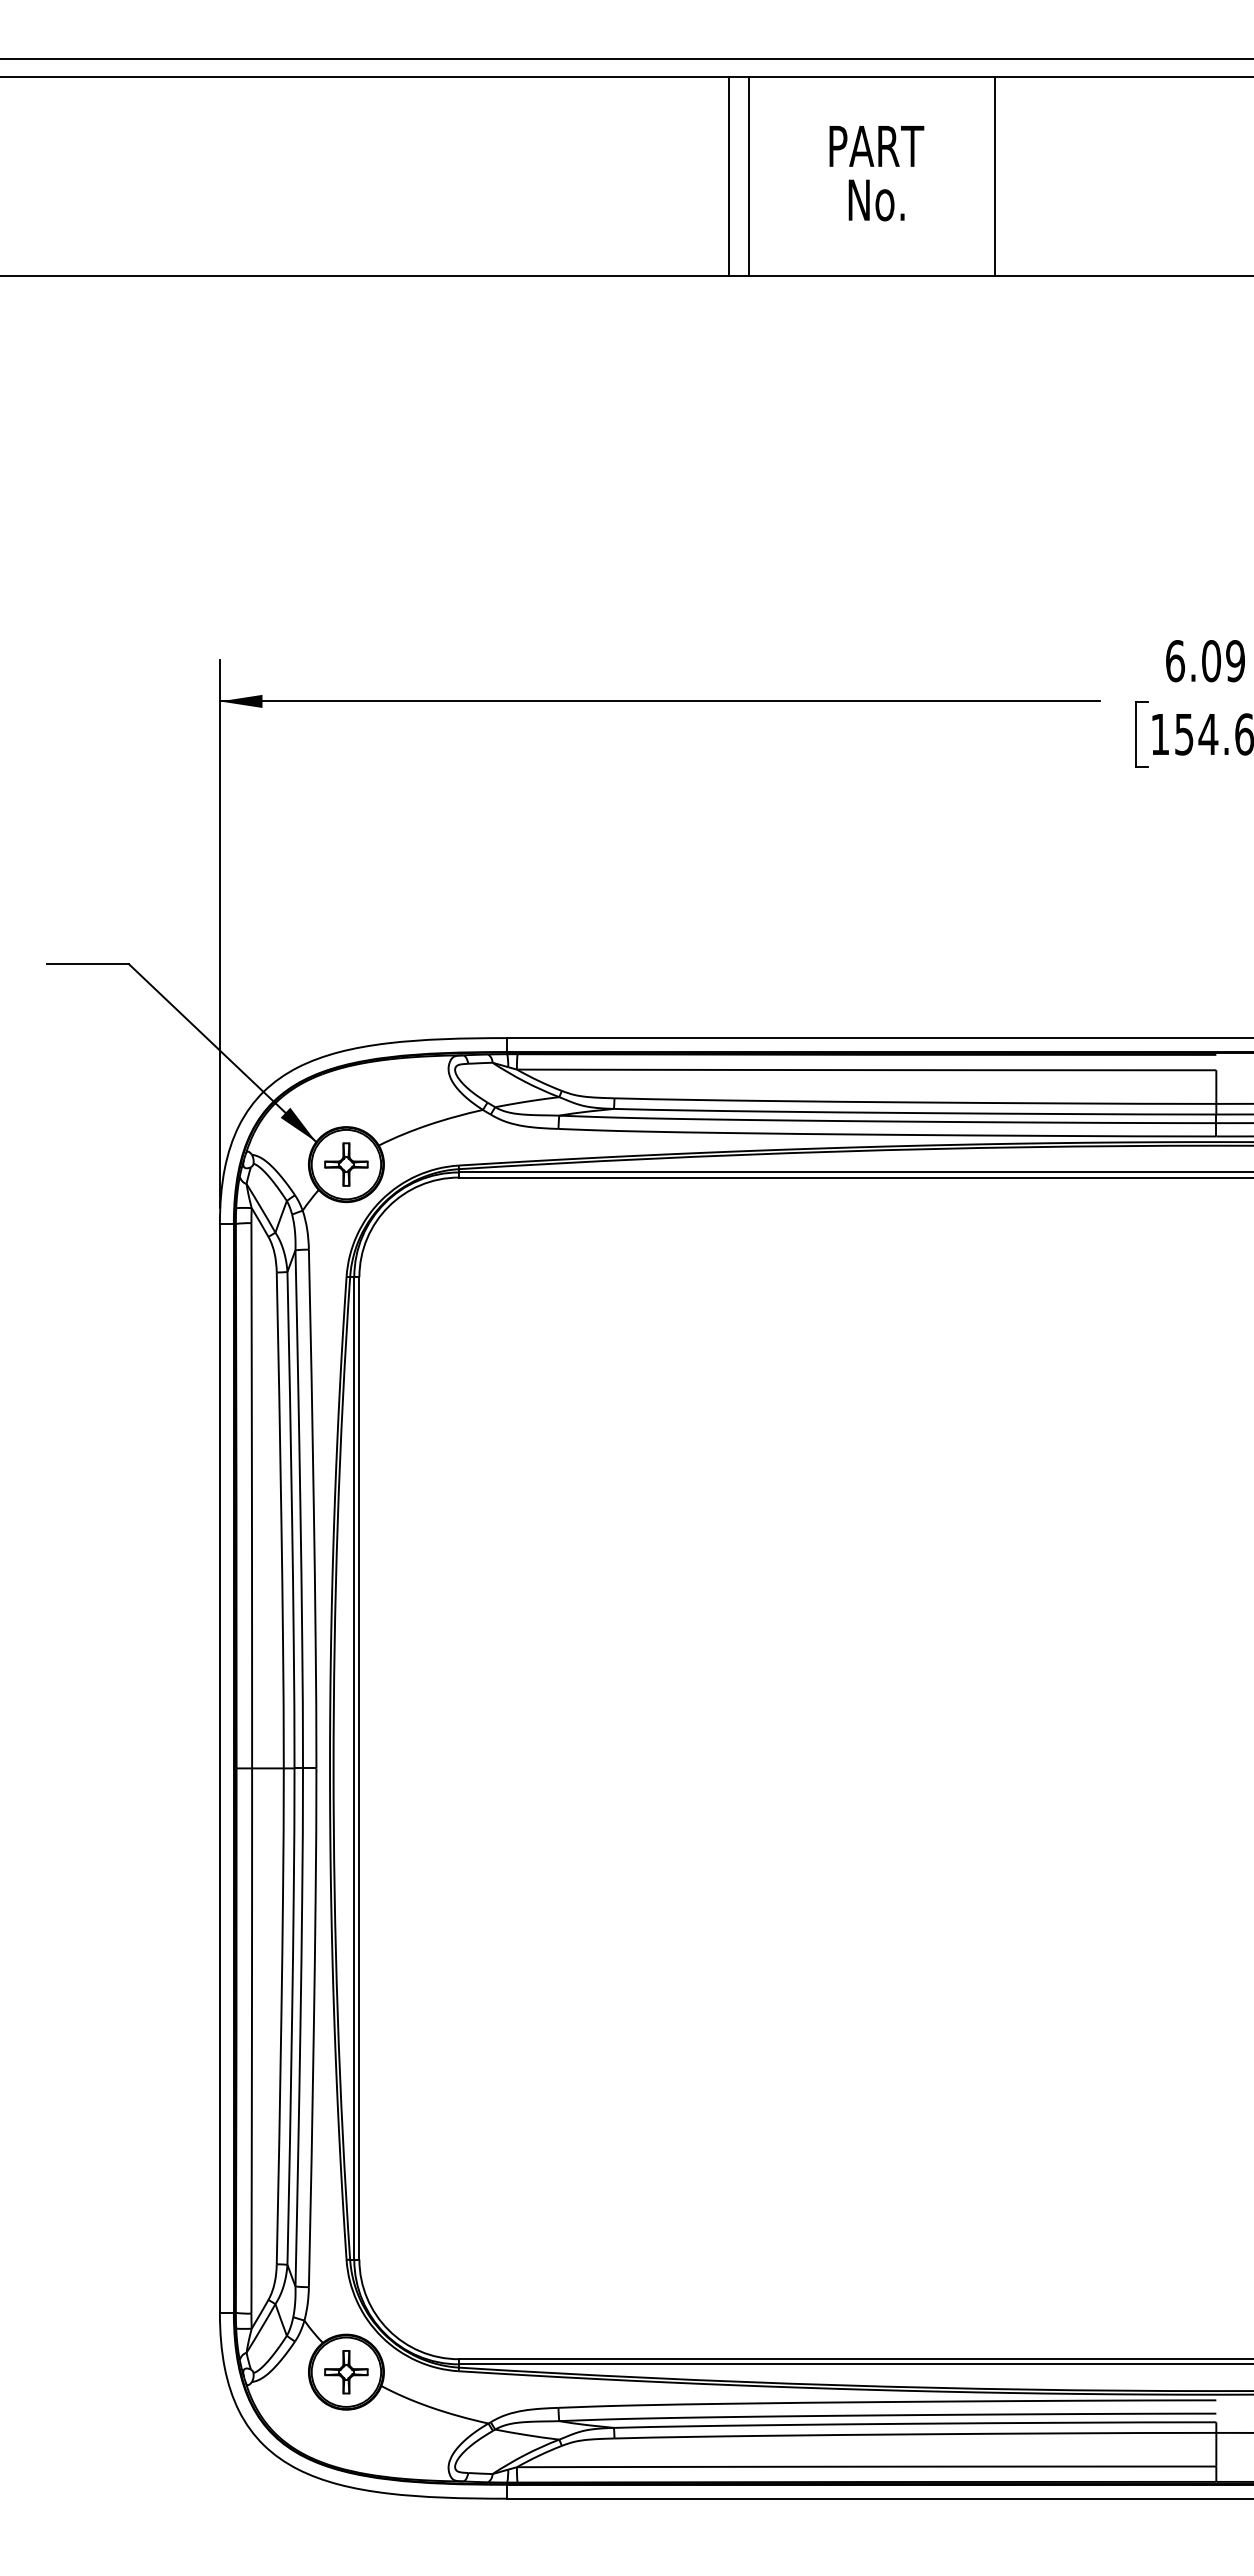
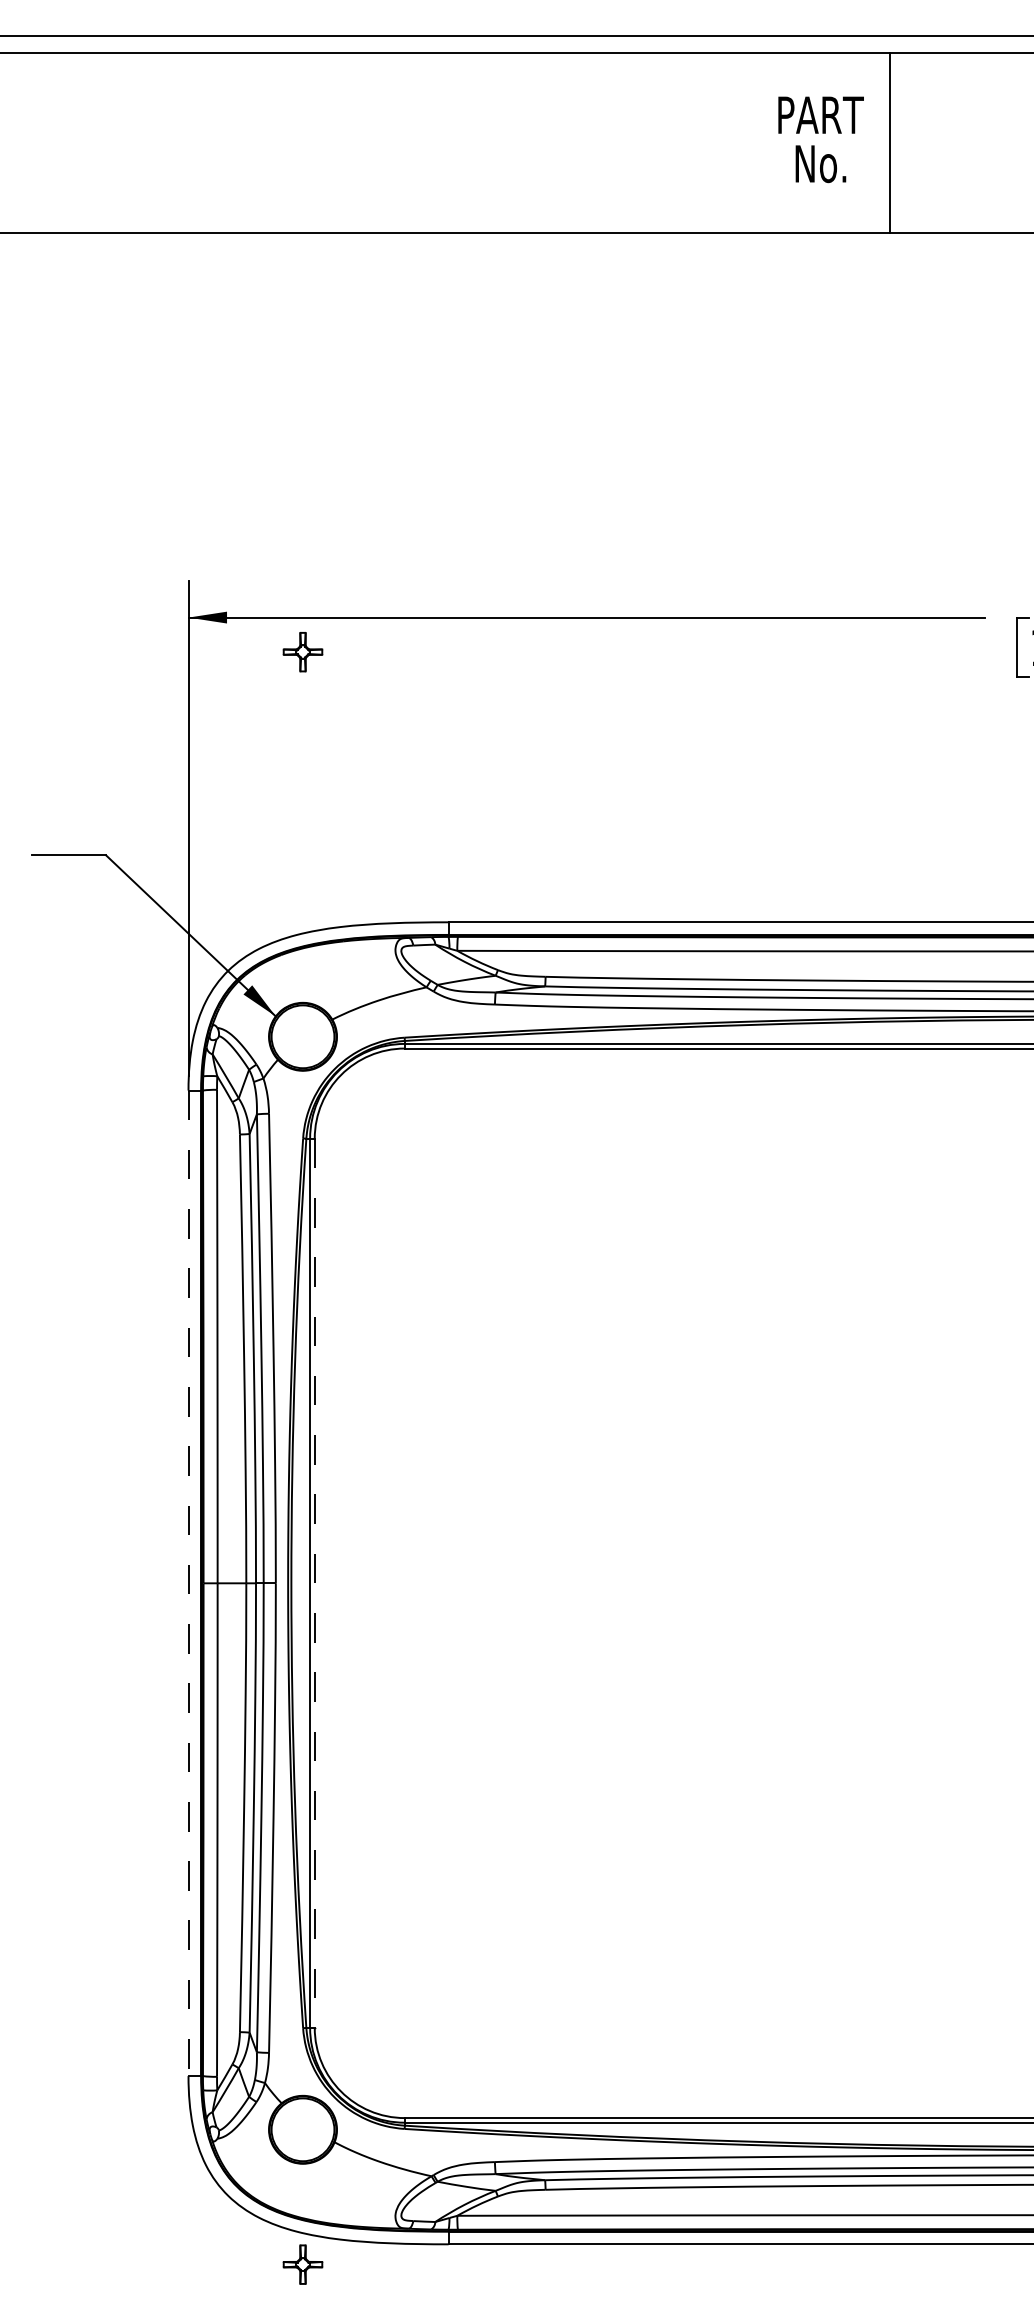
text: (876, 173) -> (820, 139), moved
line: (729, 176) -> (649, 142), removed
line: (749, 176) -> (667, 142), removed
part: (346, 1164) -> (303, 652), moved
line: (219, 1768) -> (188, 1583), solid -> dashed
line: (359, 1768) -> (314, 1583), solid -> dashed
part: (346, 2372) -> (303, 2264), moved

